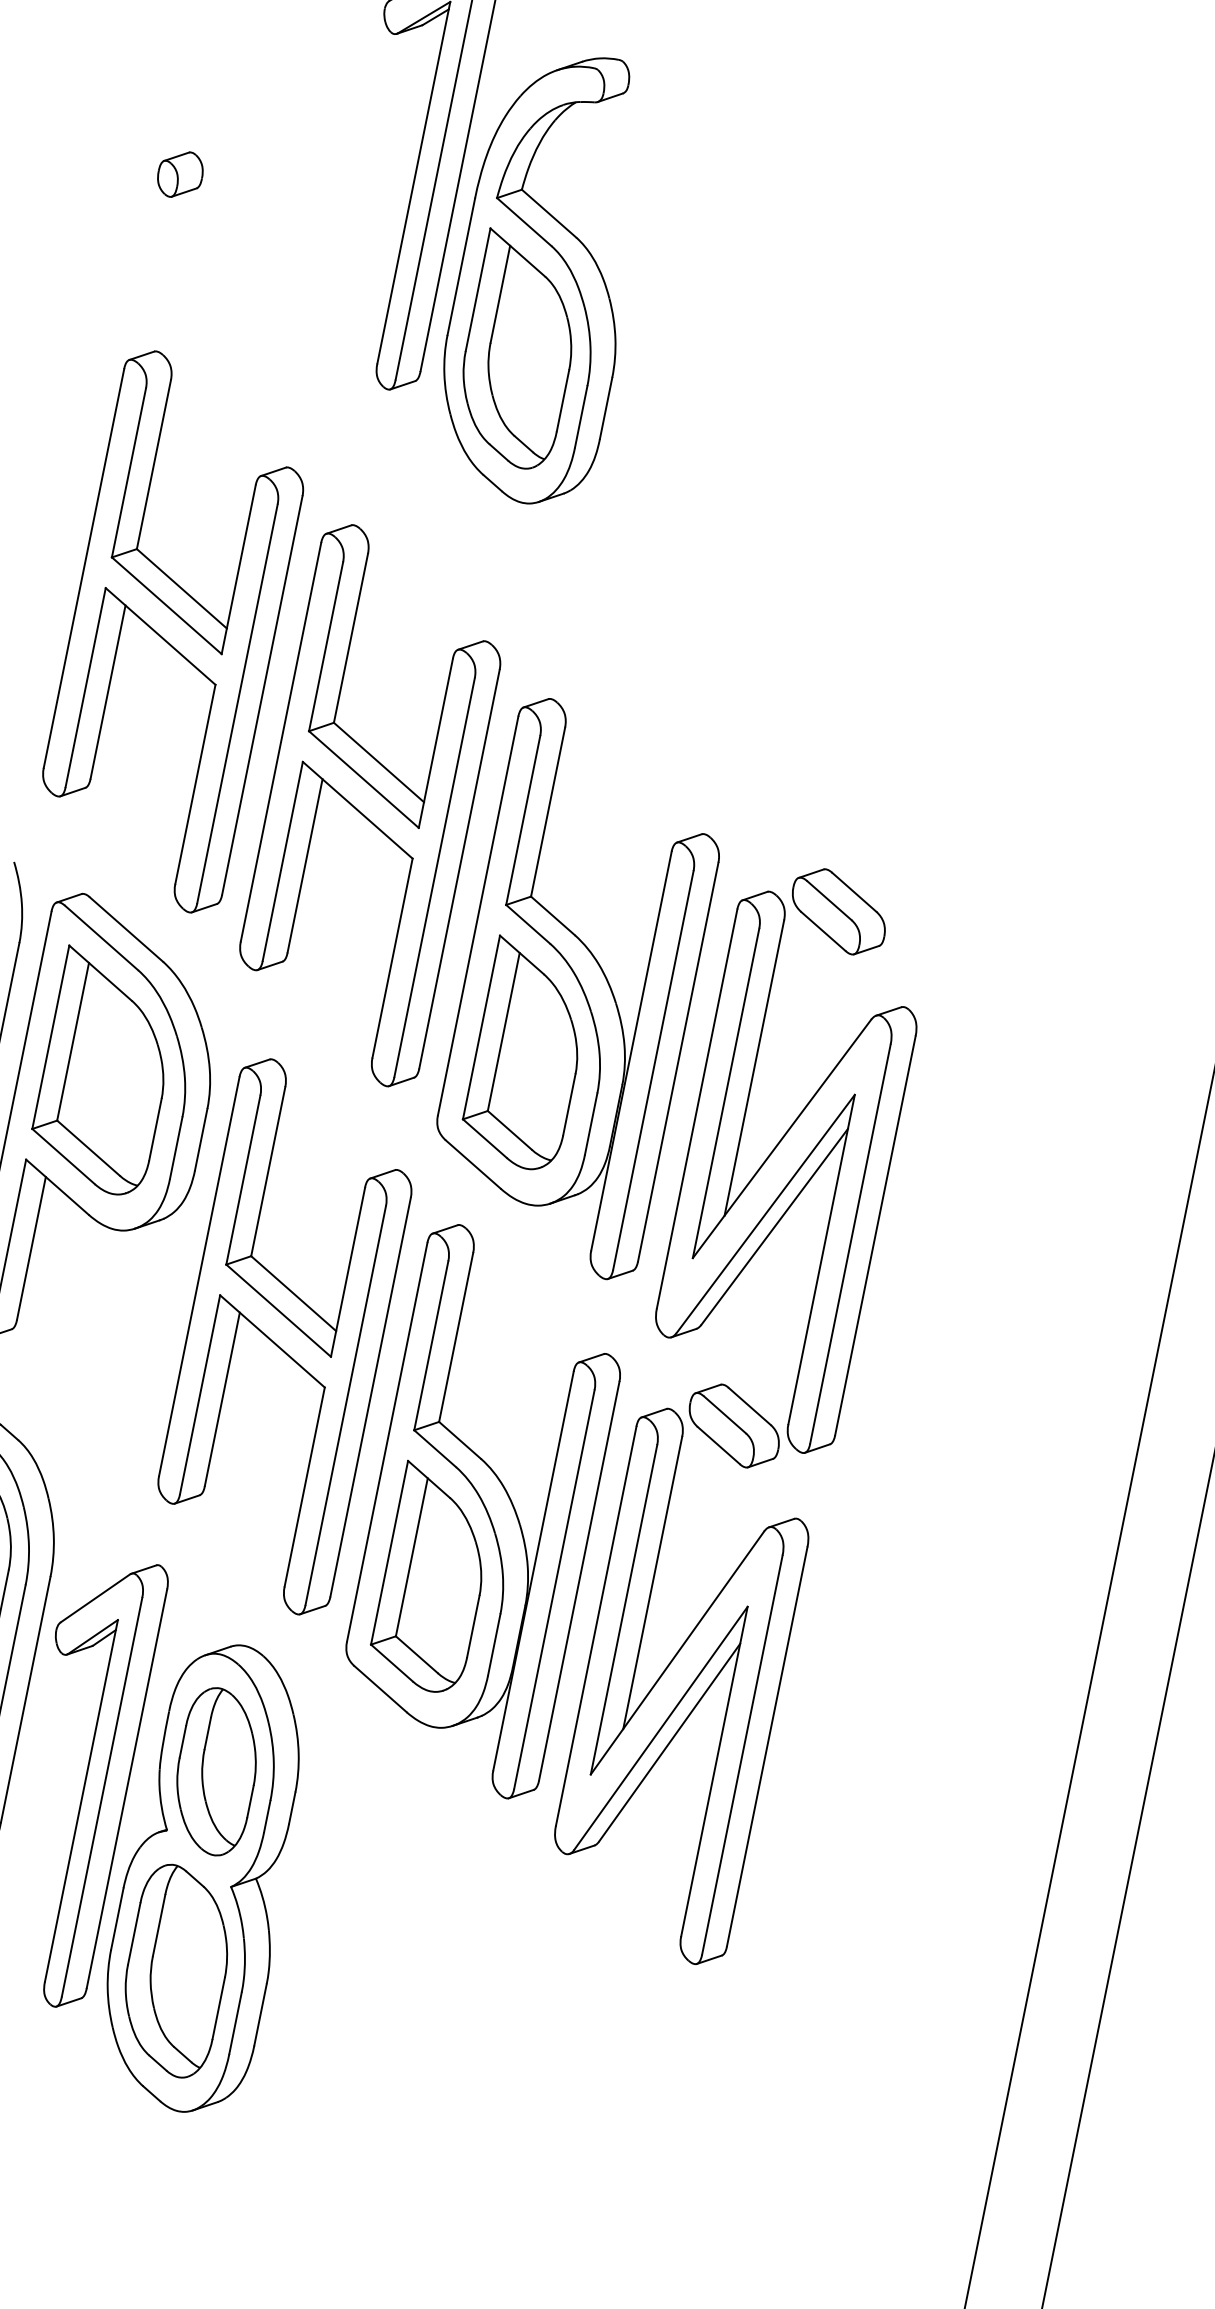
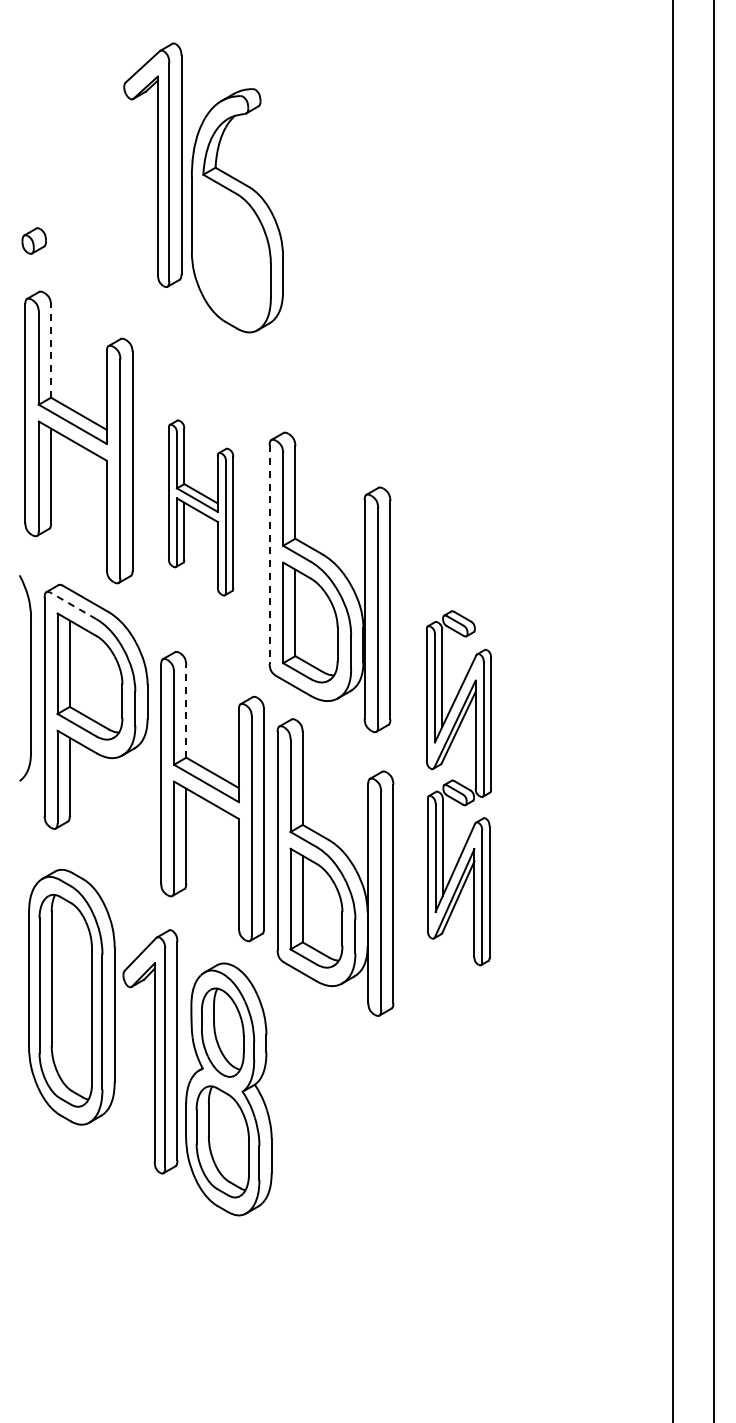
part: (179, 173) -> (33, 240), moved
part: (519, 350) -> (231, 252), removed
line: (155, 463) -> (51, 350), solid -> dashed
part: (369, 804) -> (200, 507), size x0.6
line: (477, 917) -> (269, 555), solid -> dashed
line: (101, 936) -> (73, 605), solid -> dashed
line: (268, 1170) -> (186, 710), solid -> dashed
part: (736, 1412) -> (458, 788), size x0.6

